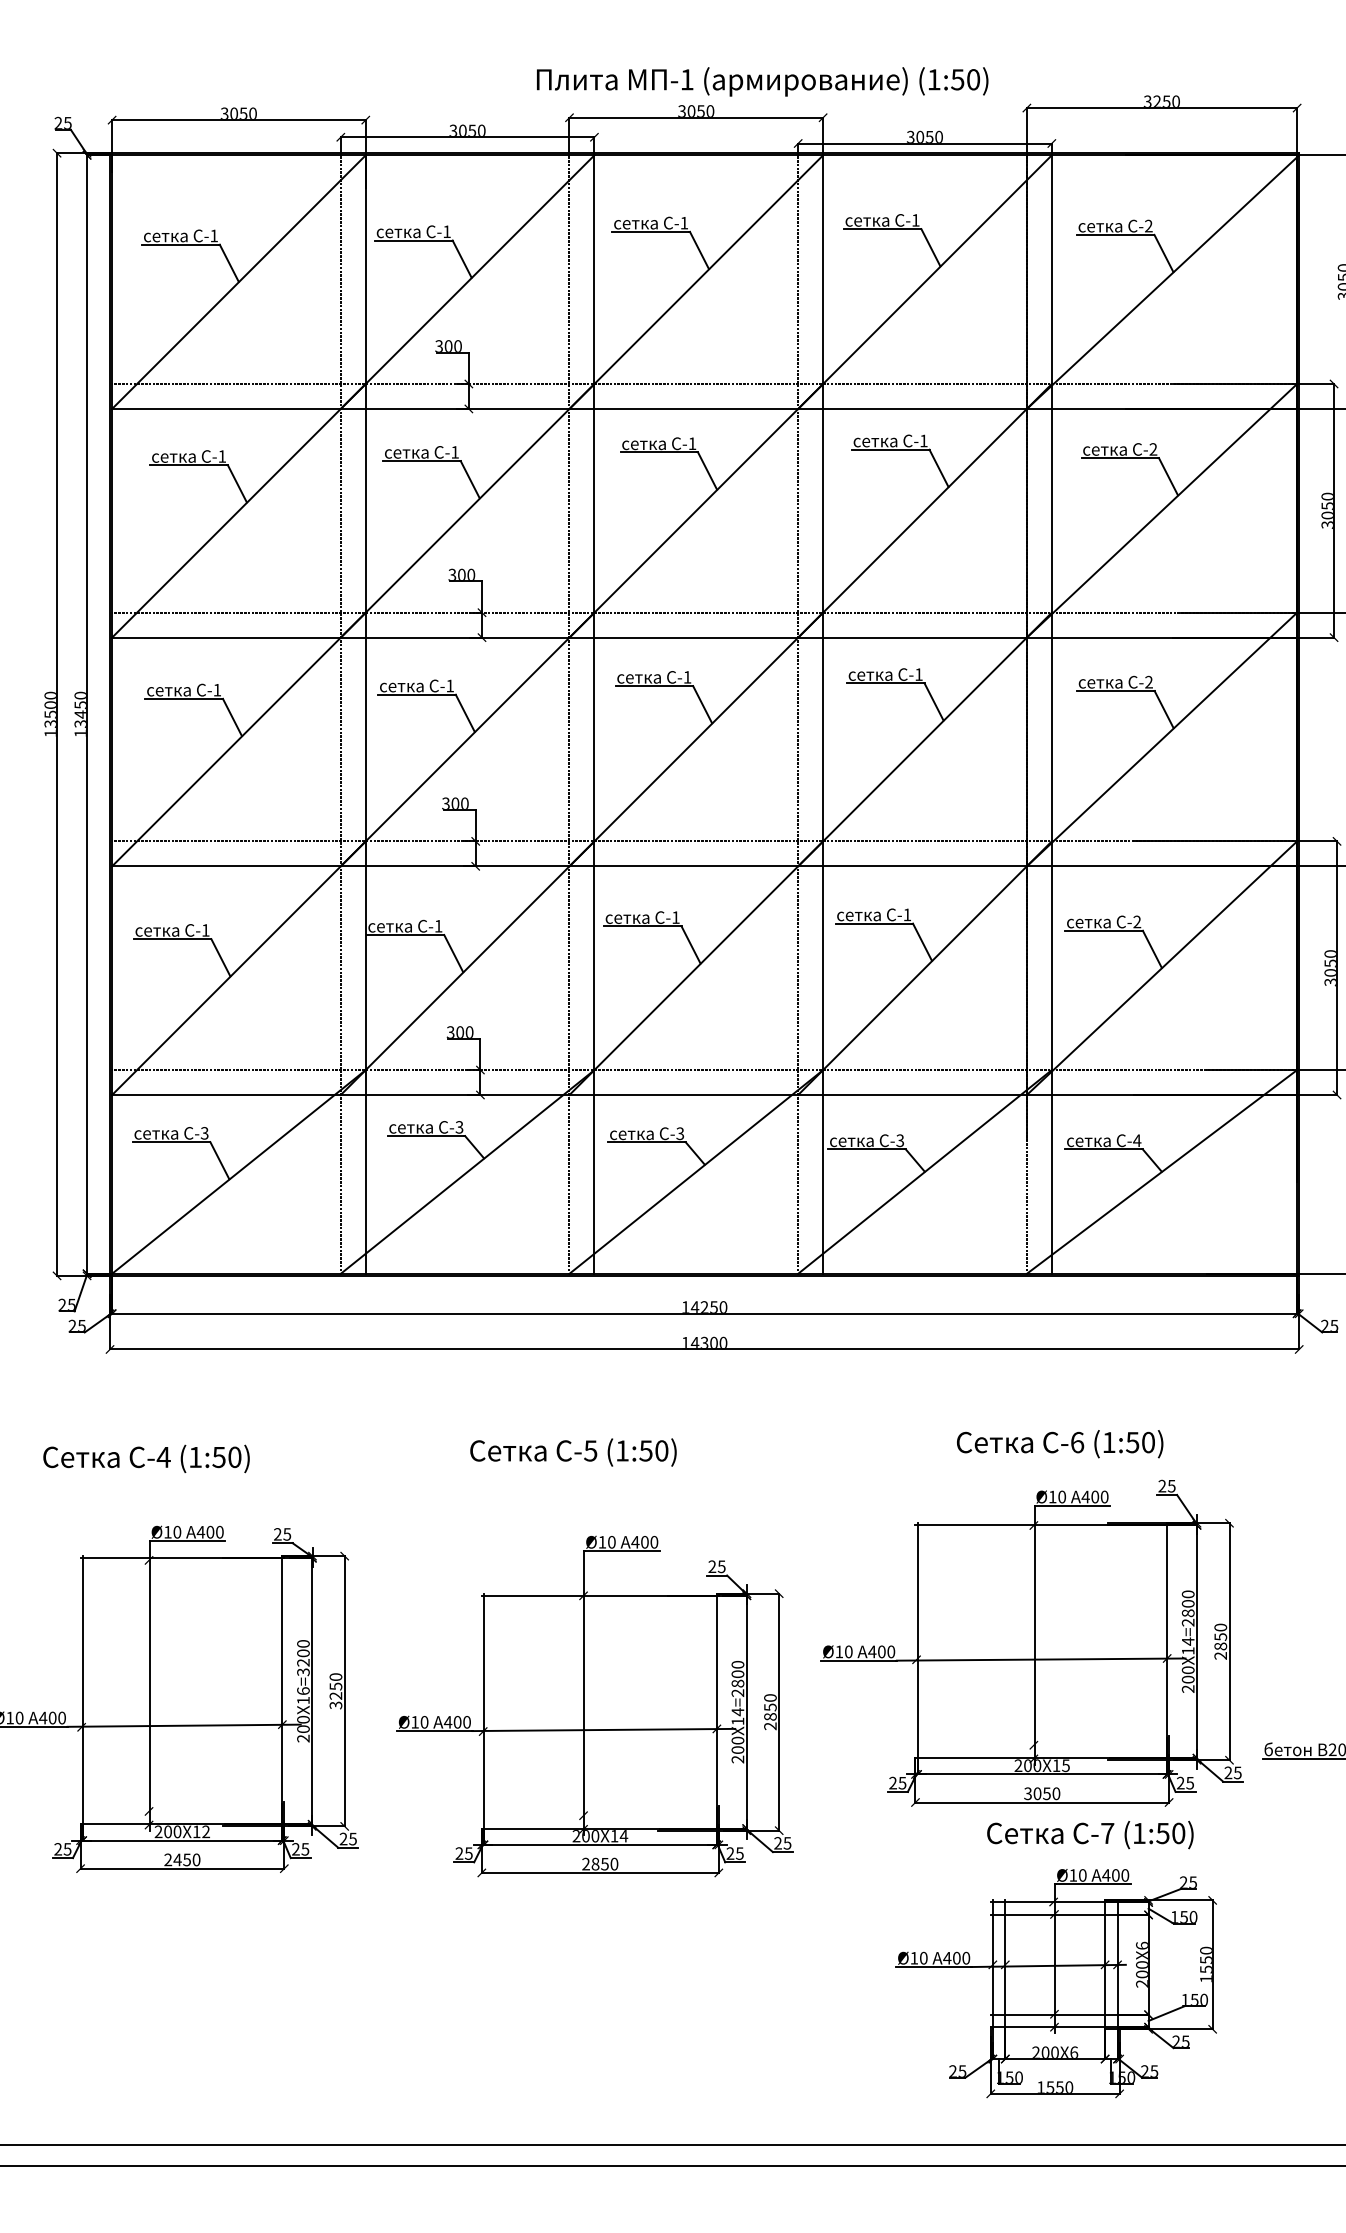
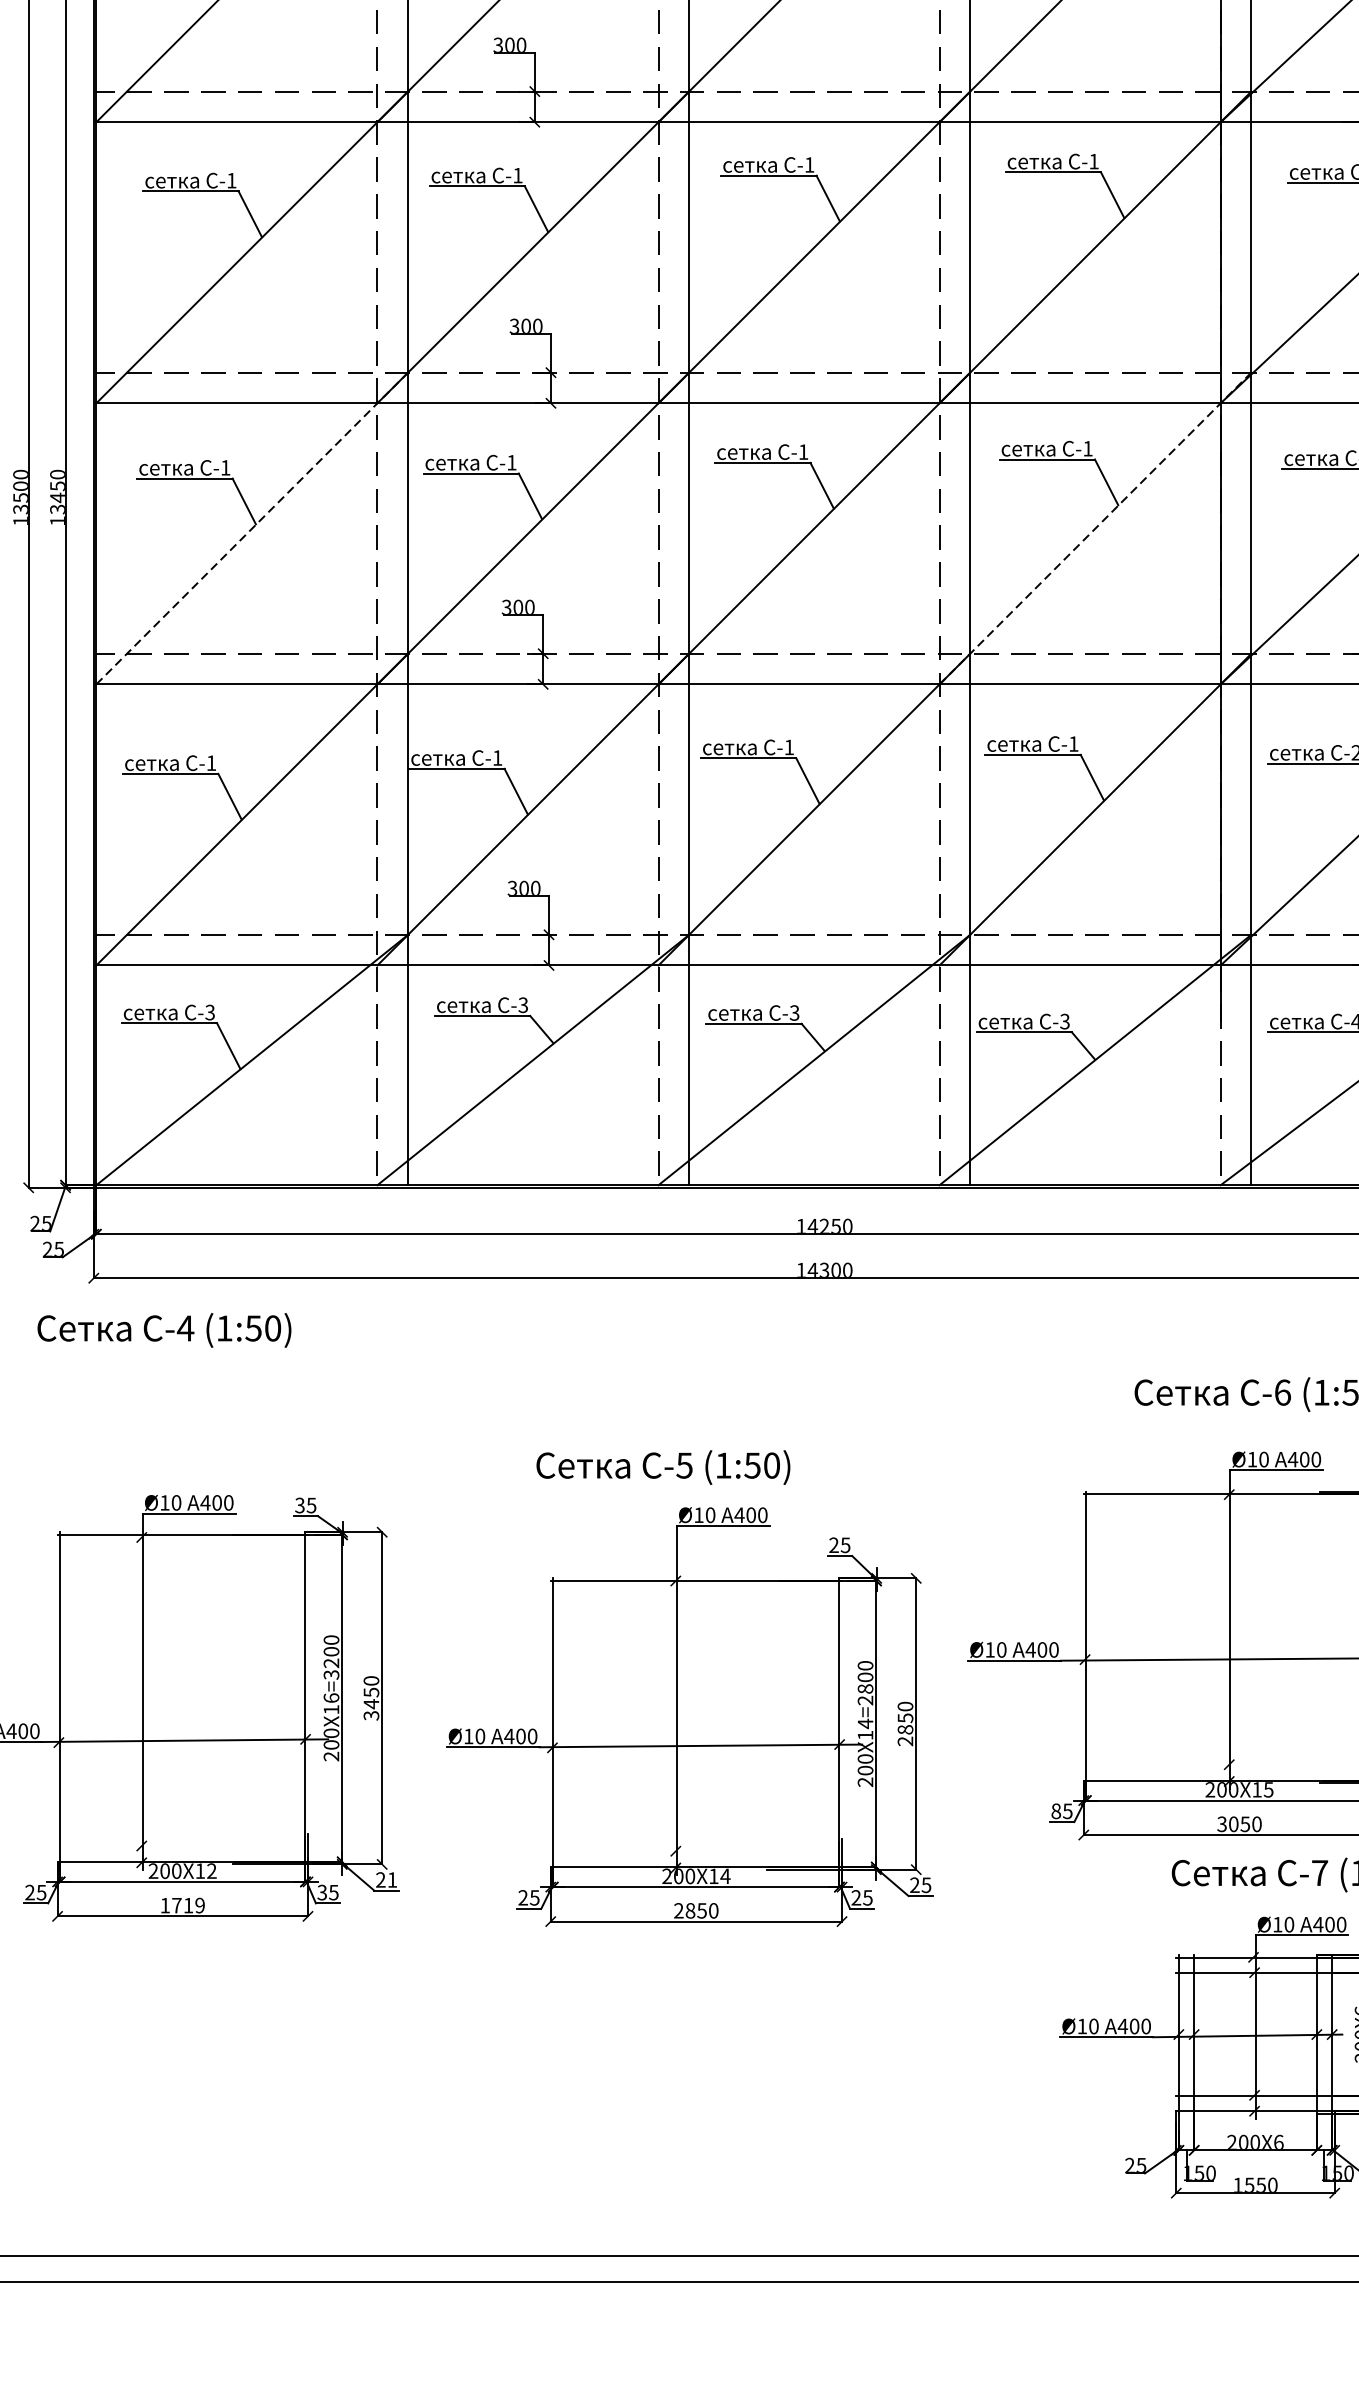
line: (239, 739) -> (252, 528), solid -> dashed
line: (925, 739) -> (1096, 528), solid -> dashed
text: (573, 1452) -> (663, 1467), moved
text: (146, 1458) -> (164, 1329), moved
text: (277, 1534) -> (299, 1505), 25 -> 35
text: (335, 1695) -> (370, 1703), 3250 -> 3450
text: (892, 1783) -> (1055, 1811), 25 -> 85
text: (352, 1838) -> (391, 1879), 25 -> 21
text: (295, 1849) -> (321, 1892), 25 -> 35
text: (182, 1859) -> (182, 1905), 2450 -> 1719

